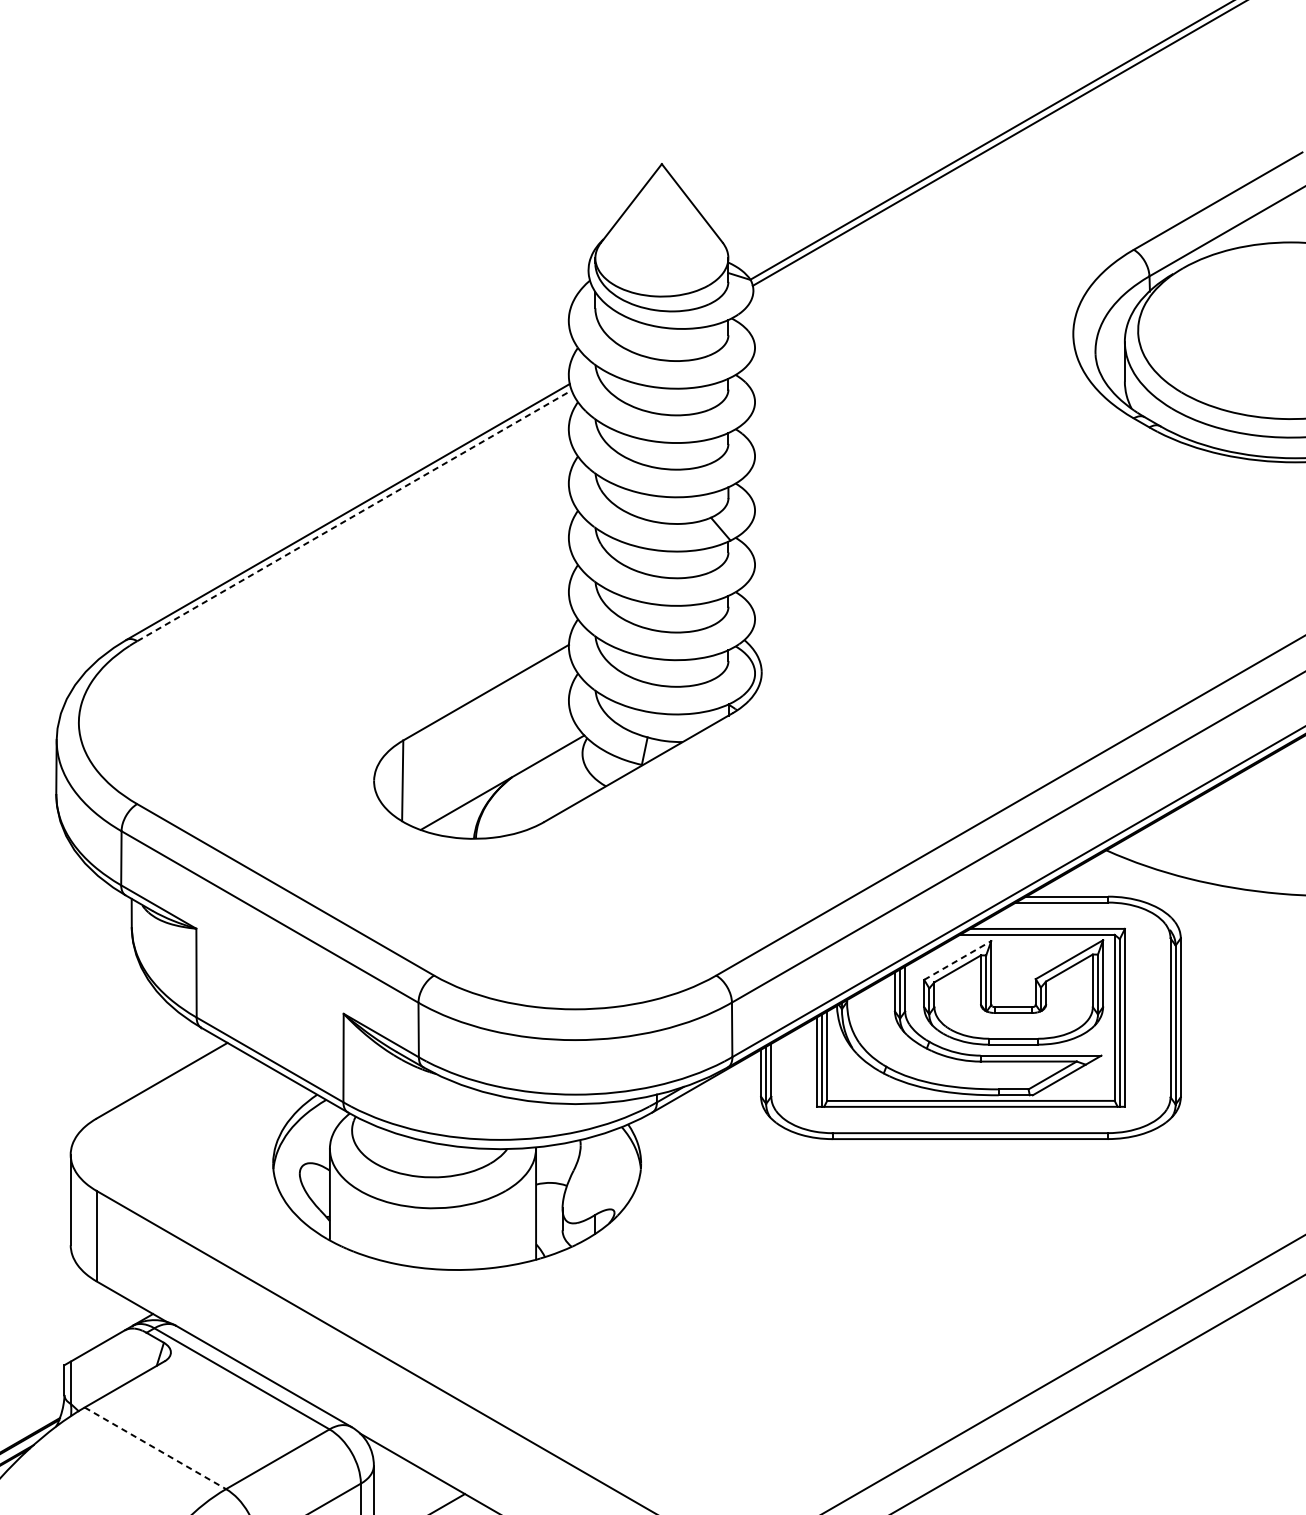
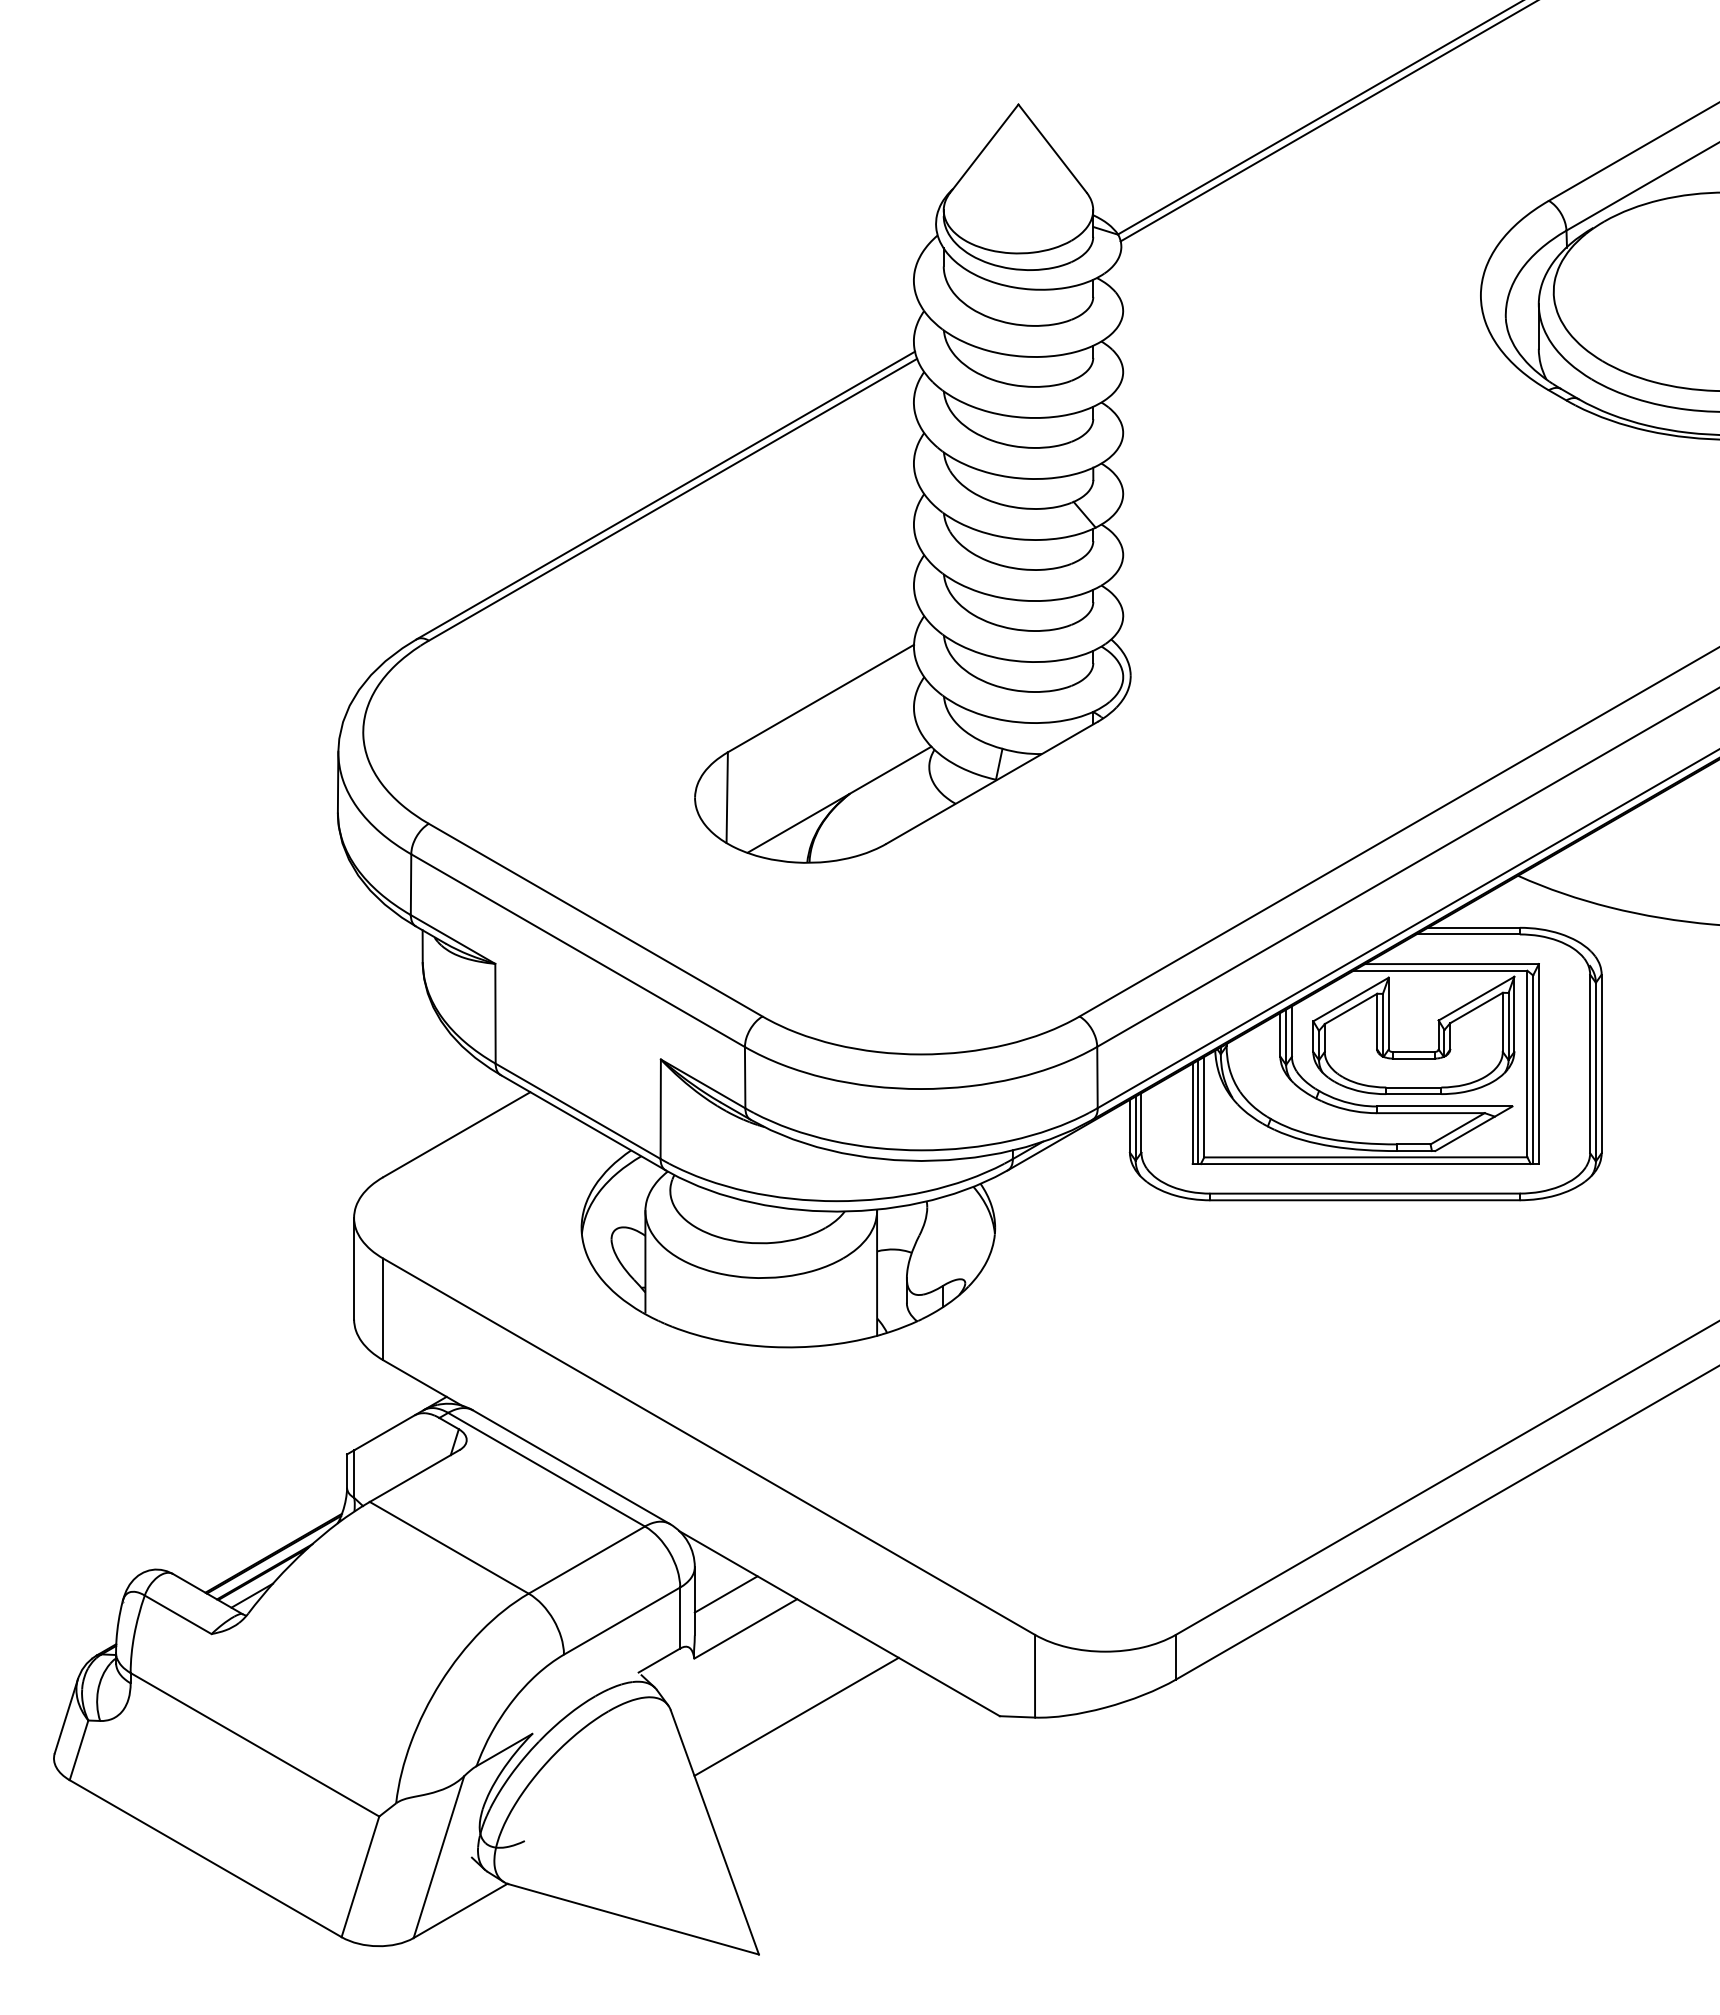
line: (354, 515) -> (673, 499), dashed -> solid
line: (958, 960) -> (1351, 999), dashed -> solid
line: (155, 1448) -> (449, 1547), dashed -> solid
line: (401, 1489) -> (725, 1594), added

